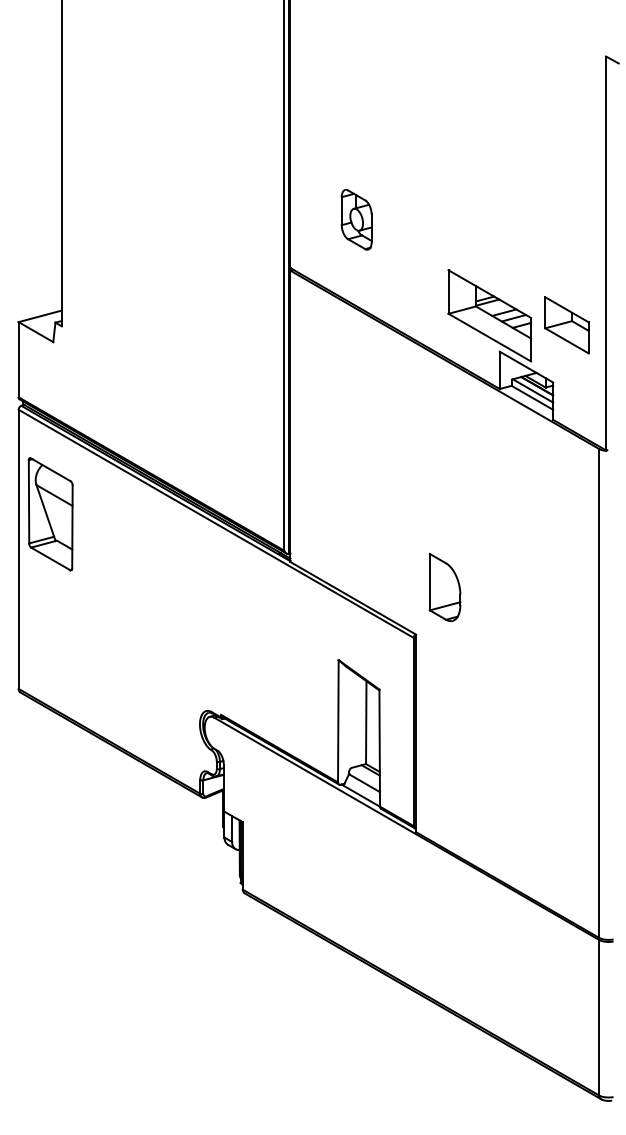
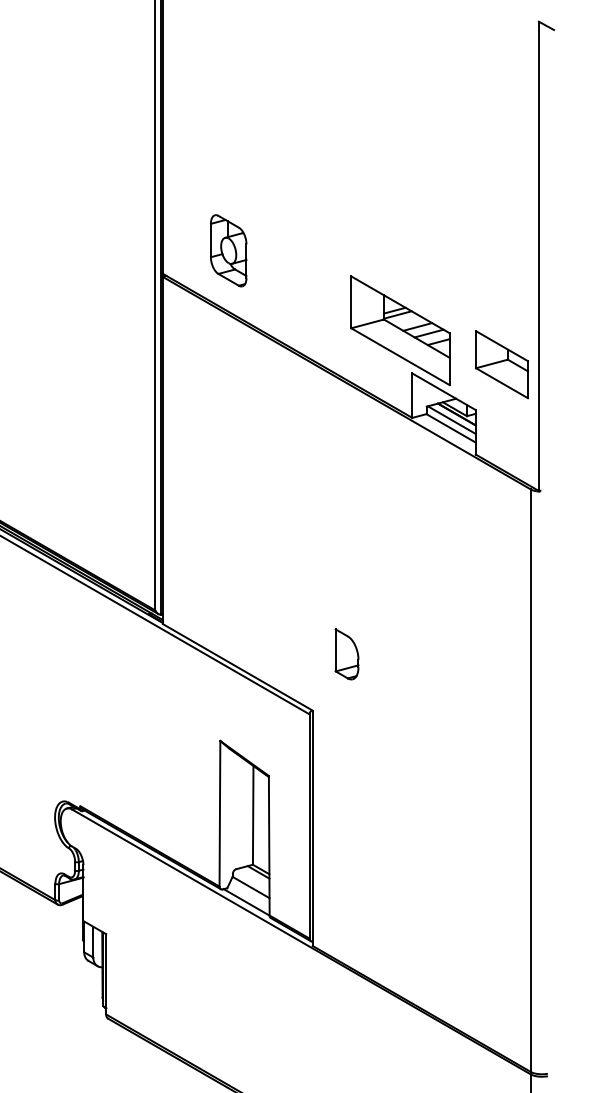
part: (356, 219) -> (228, 250), moved
part: (566, 325) -> (501, 364), moved
part: (444, 587) -> (346, 654), size x0.62

